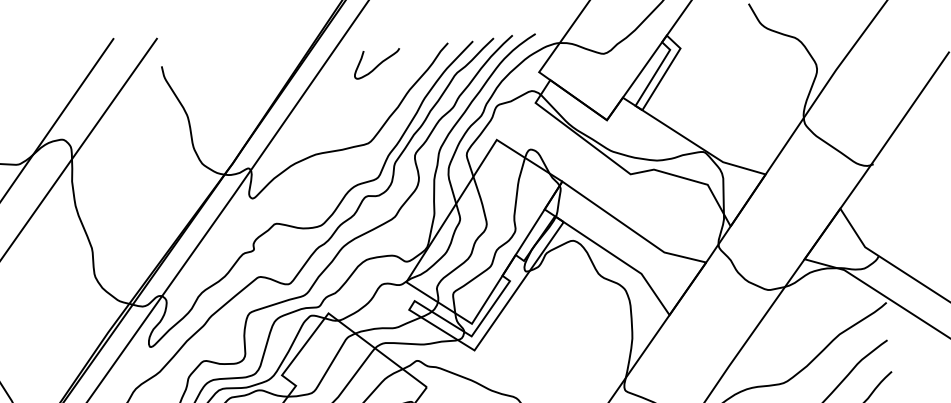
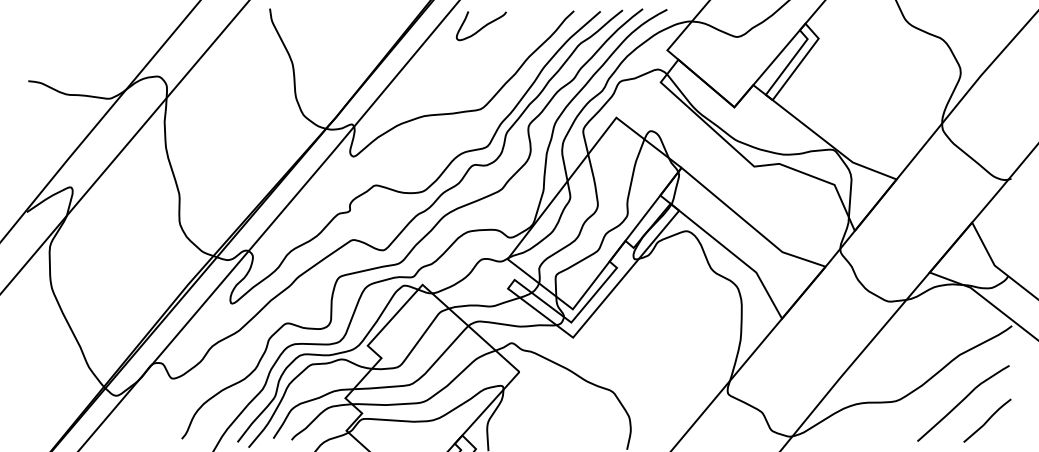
curve: (377, 64) -> (481, 27), moved

